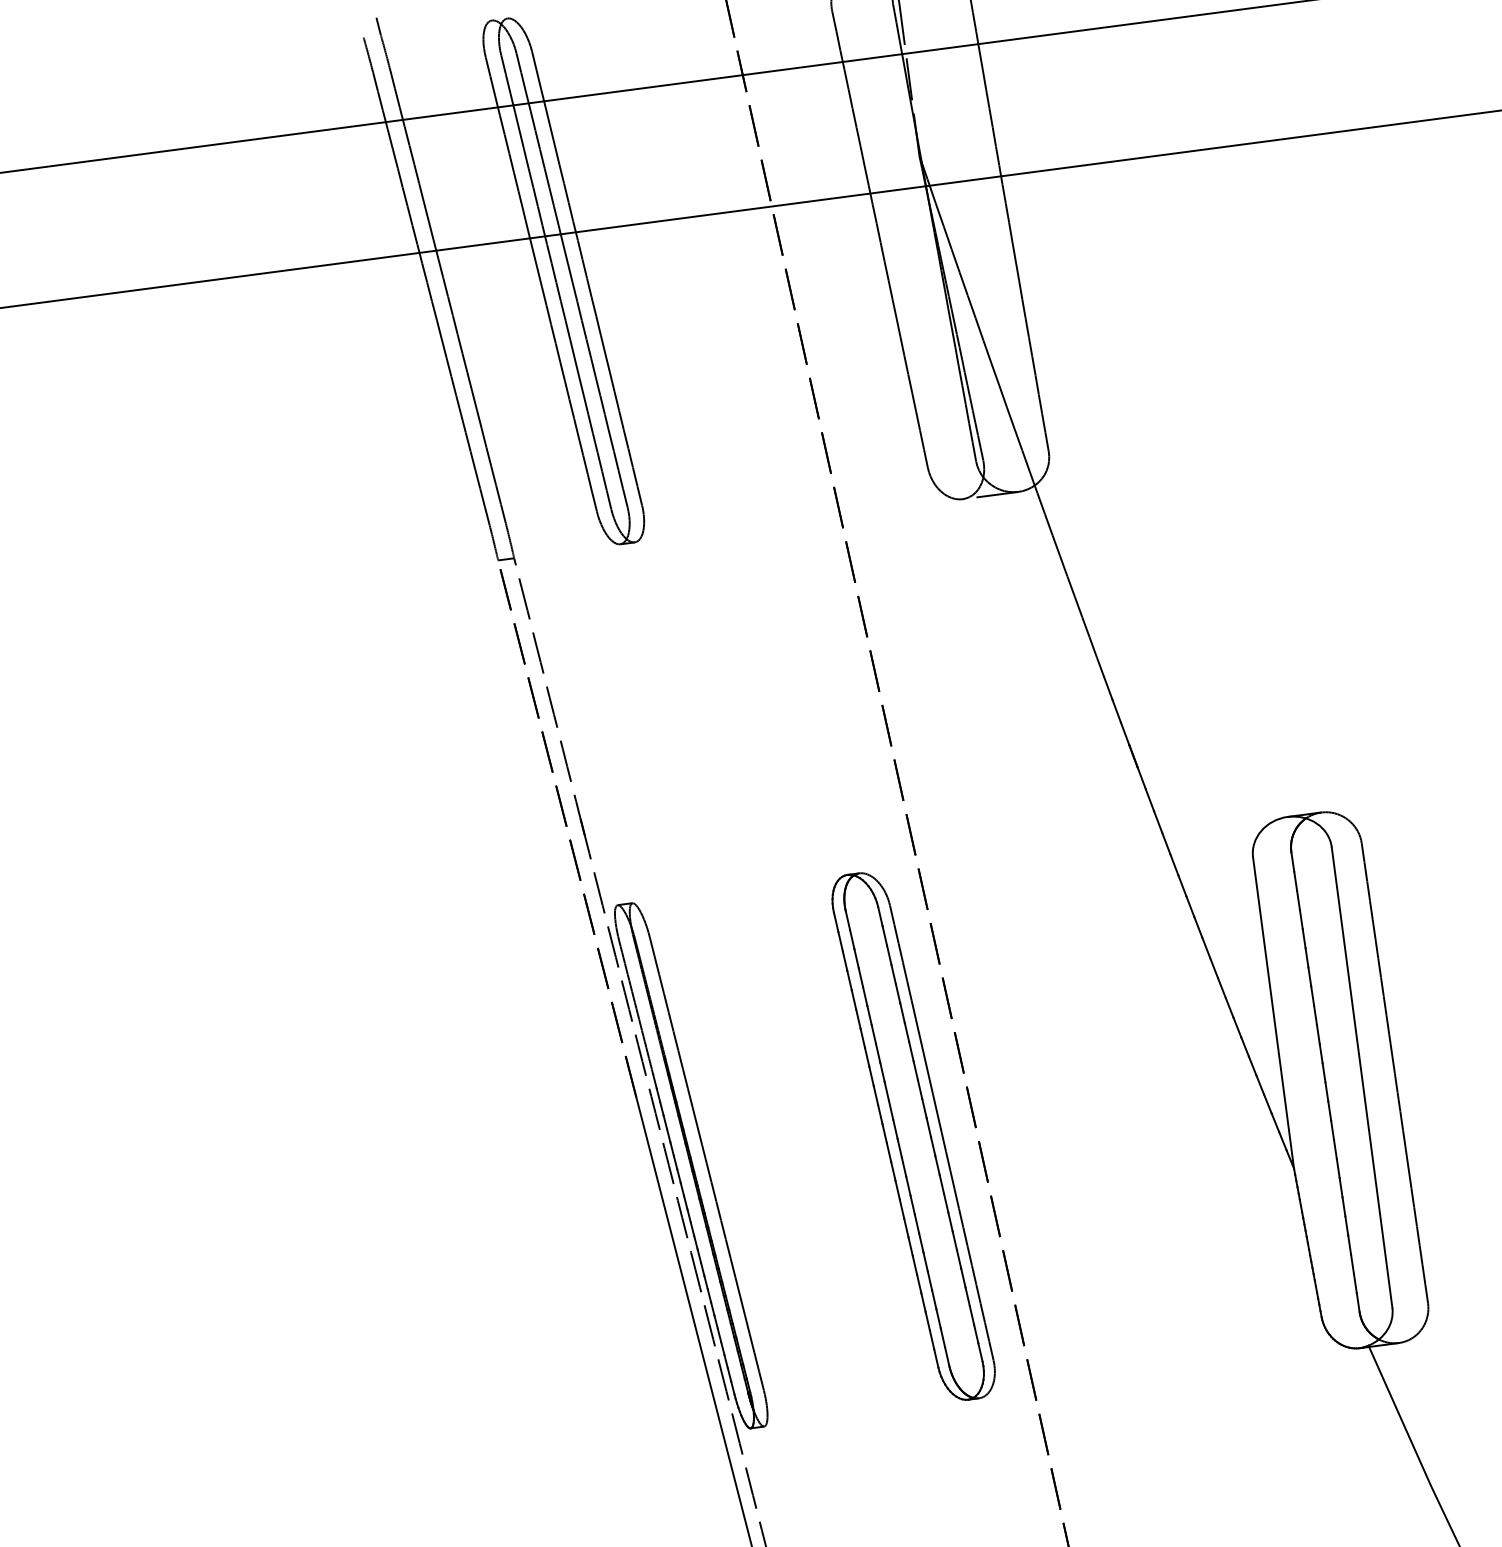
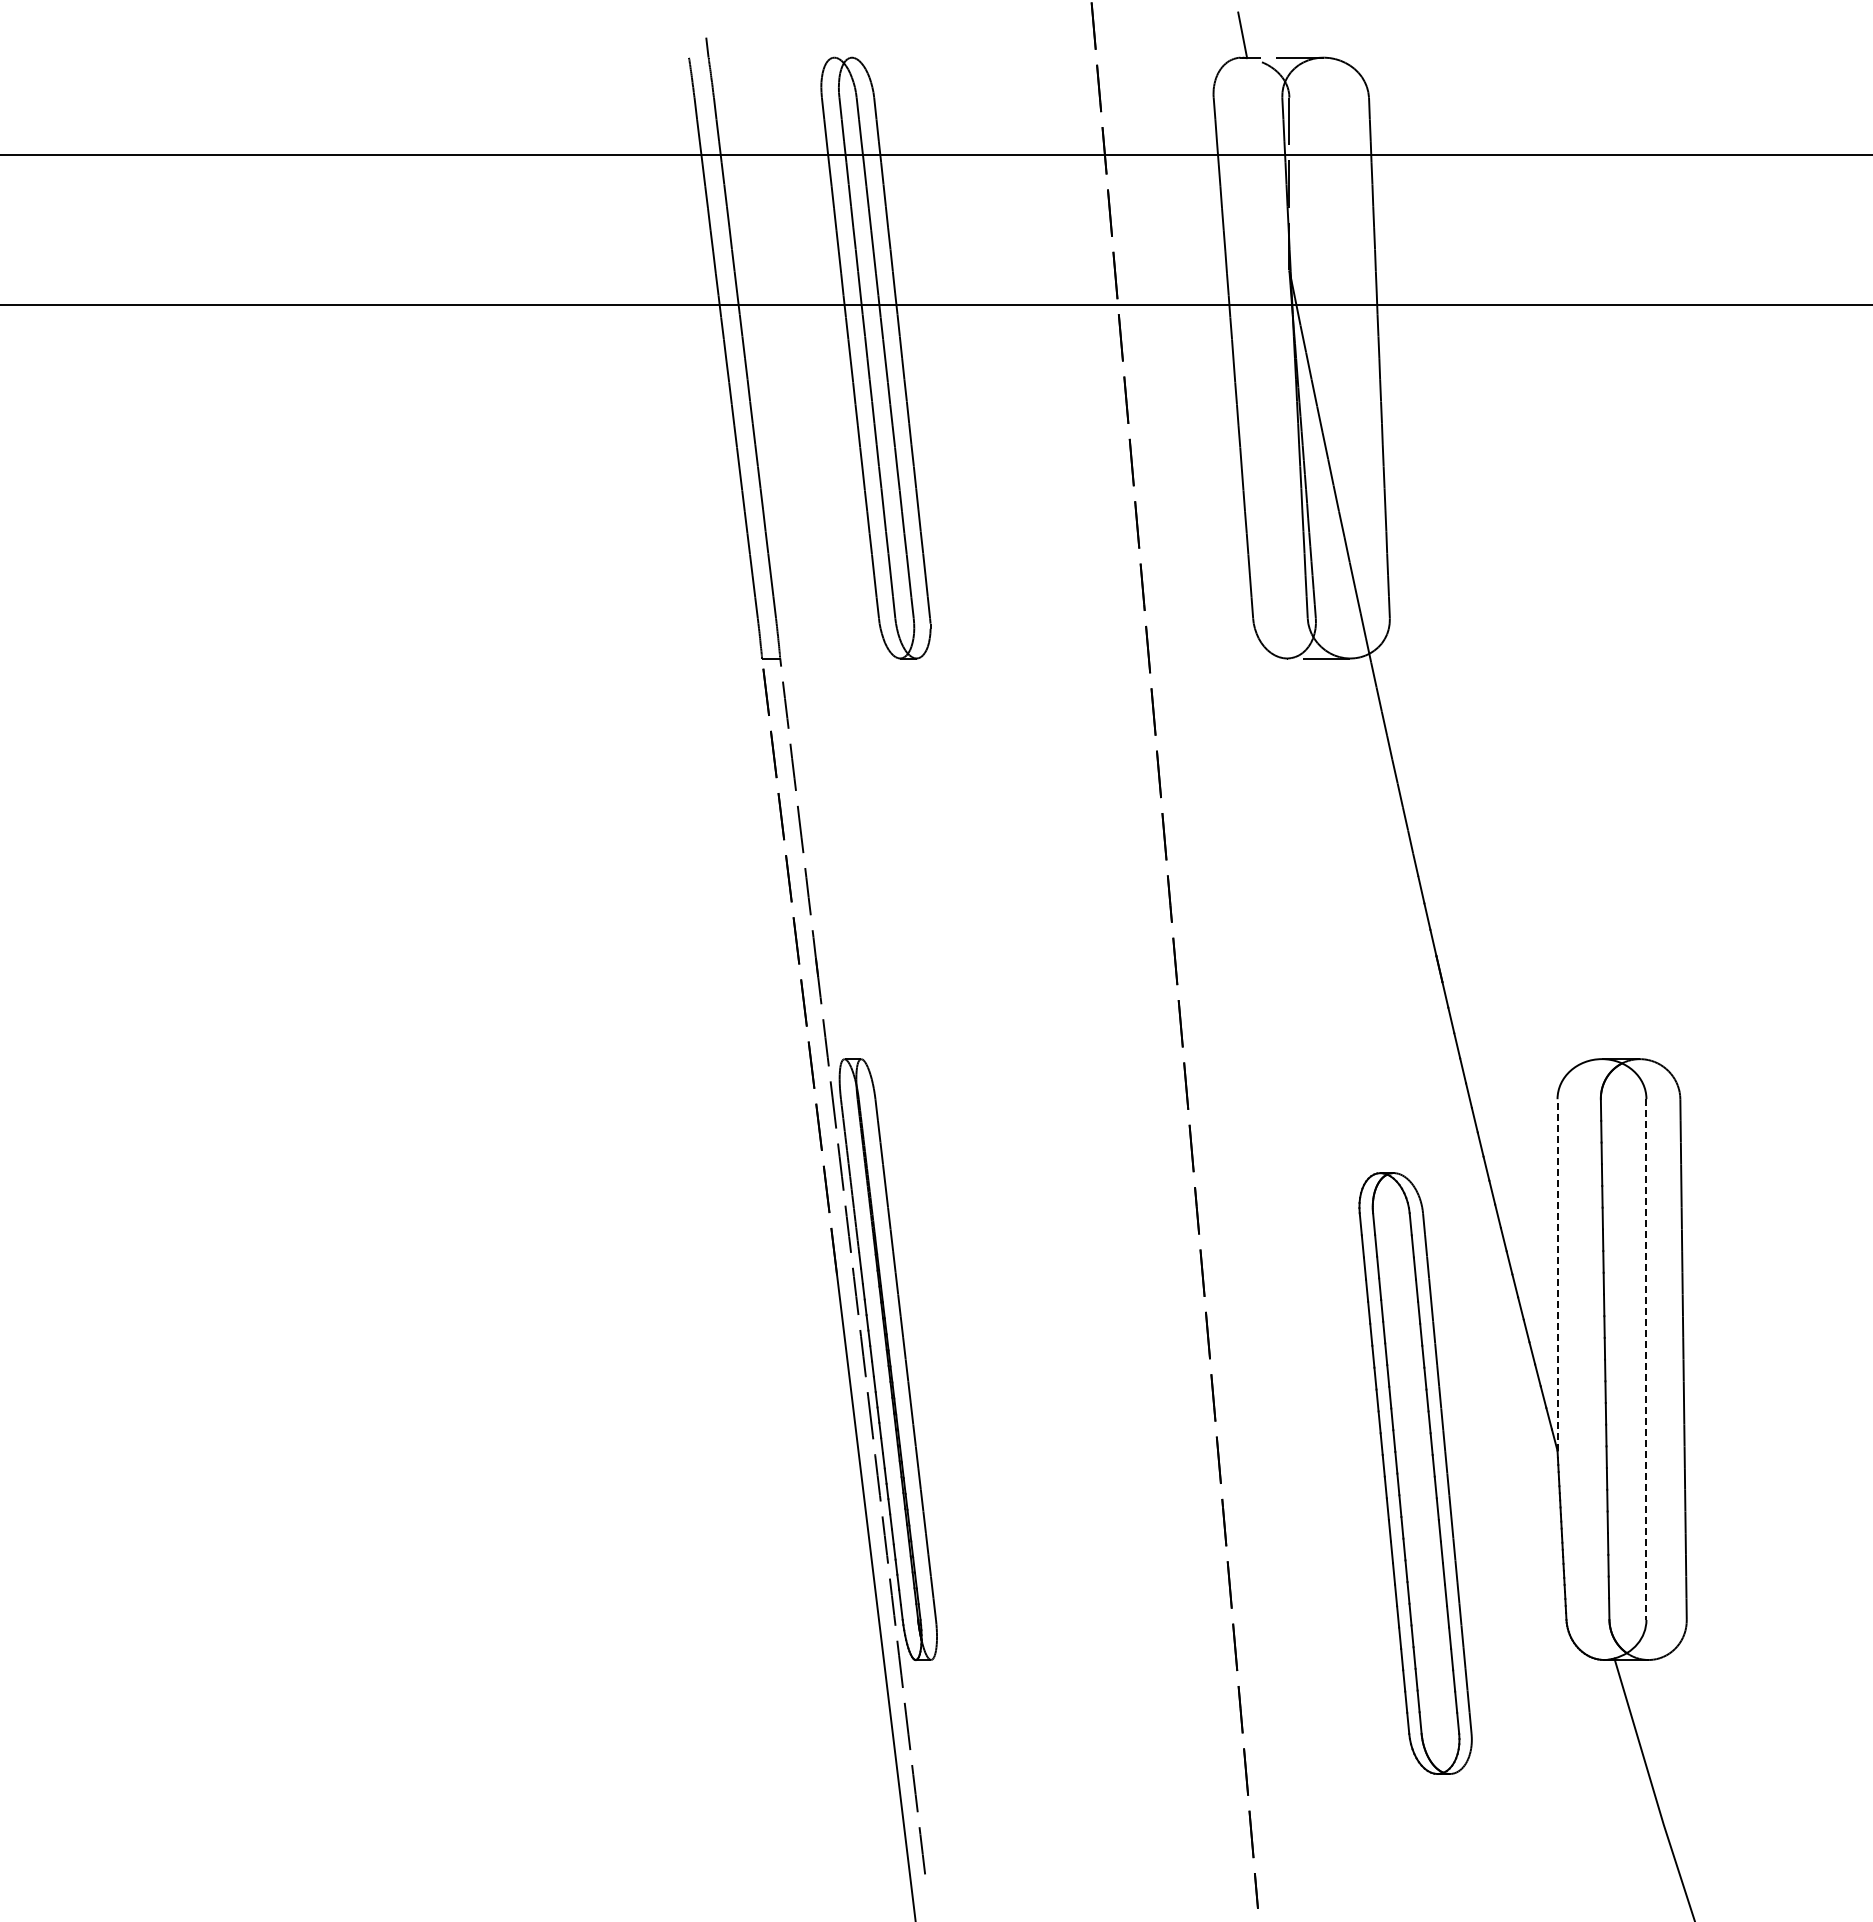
line: (1273, 1012) -> (1557, 1274), solid -> dashed
line: (1362, 1078) -> (1646, 1360), solid -> dashed
part: (913, 1136) -> (1415, 1473), moved

